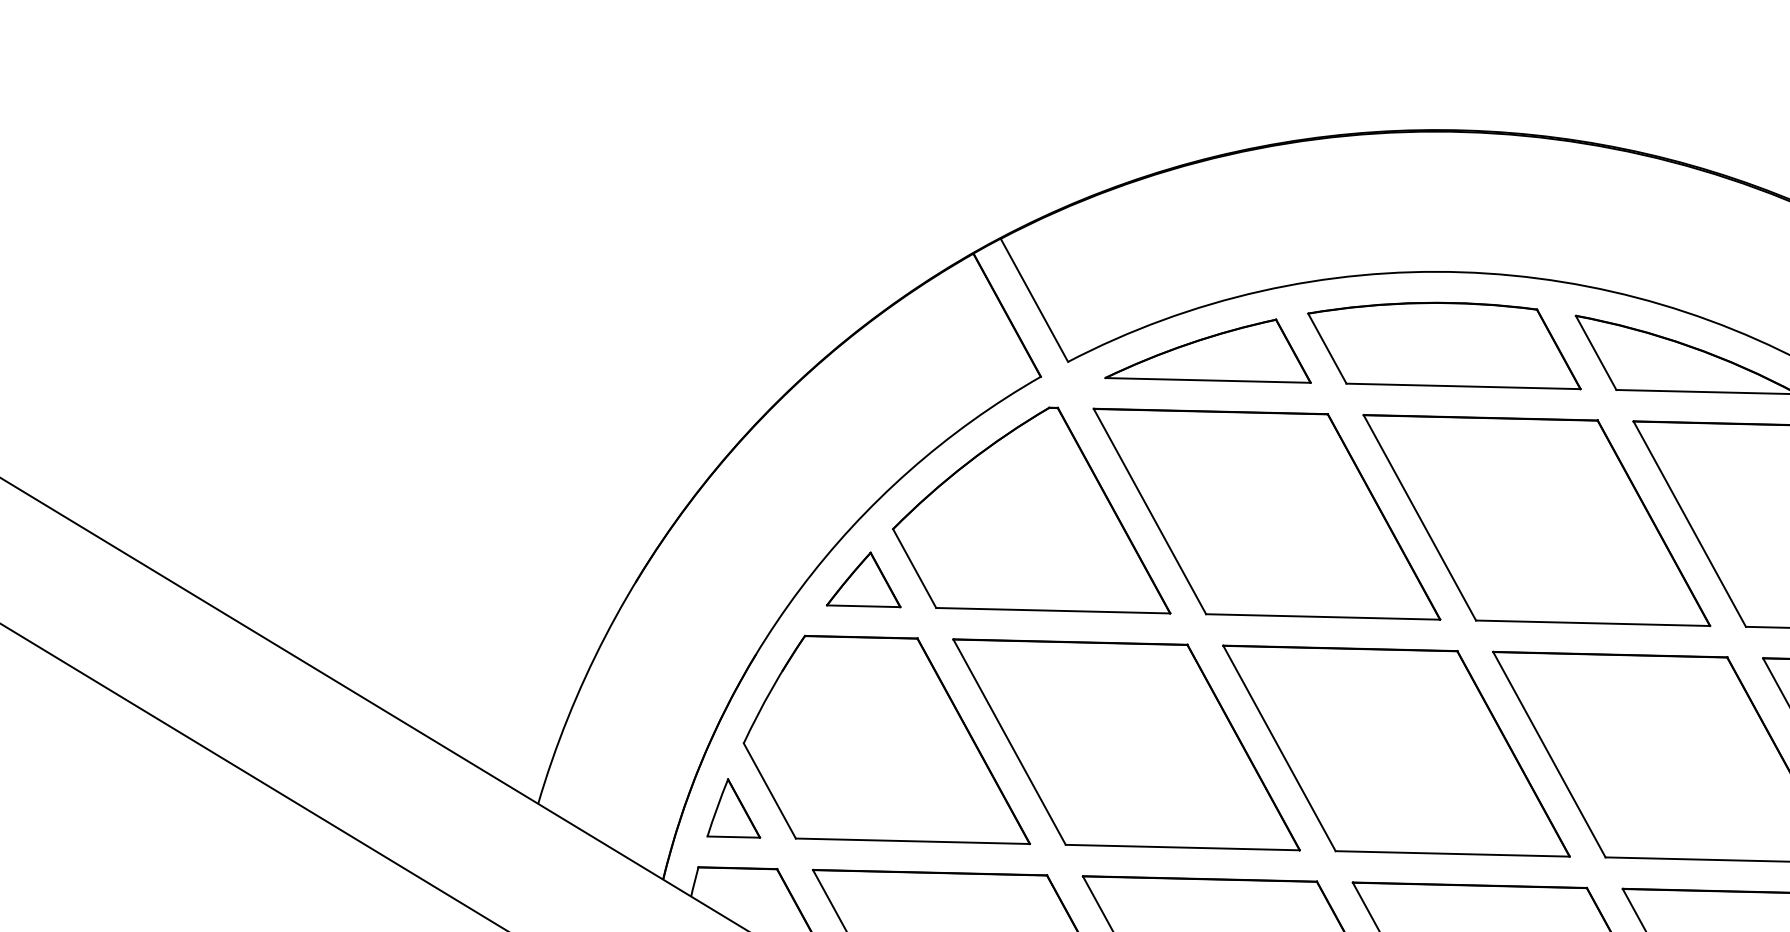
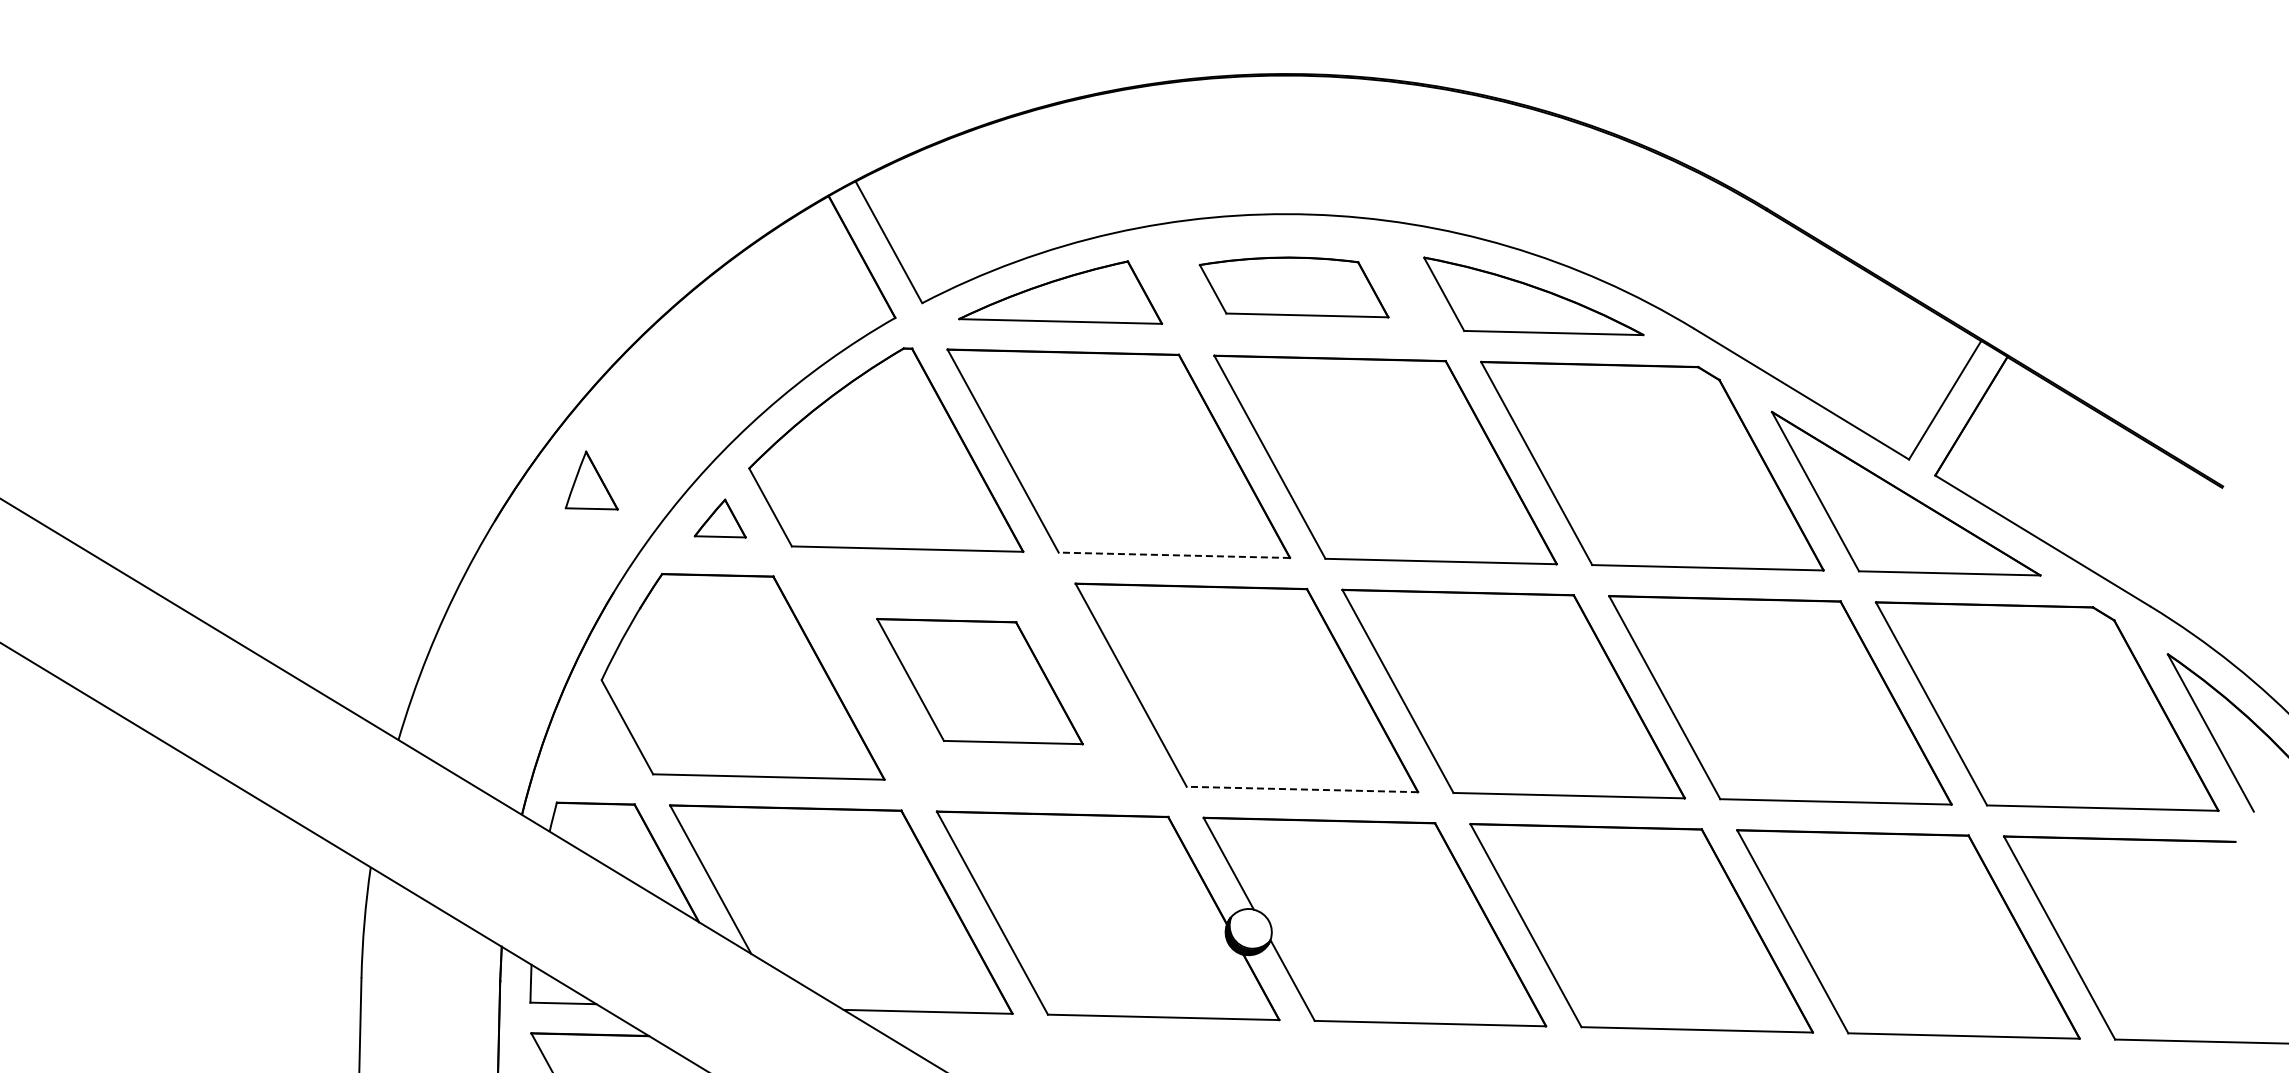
part: (1443, 346) -> (1293, 287), size x0.7
part: (863, 579) -> (720, 518), size x0.7
line: (1323, 617) -> (1174, 555), solid -> dashed
part: (1126, 744) -> (979, 681), size x0.6
part: (733, 808) -> (591, 480), moved
line: (1452, 853) -> (1302, 789), solid -> dashed

